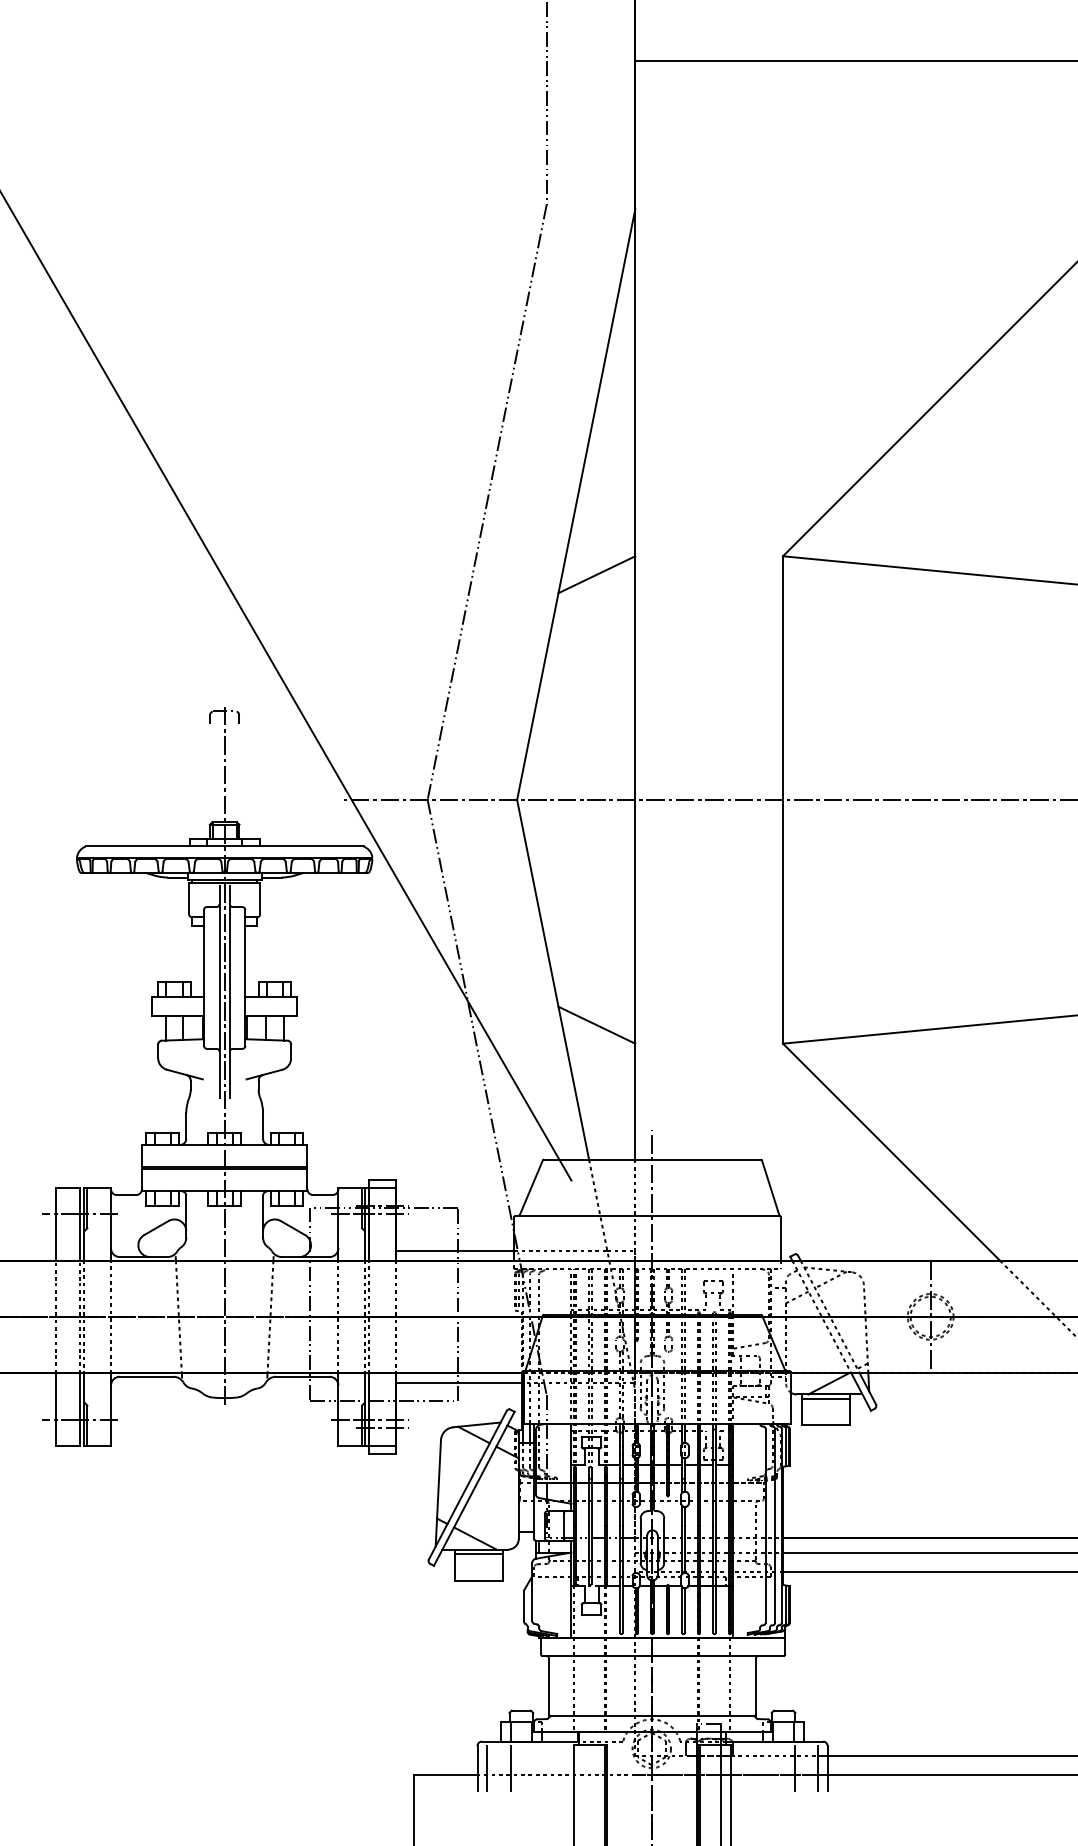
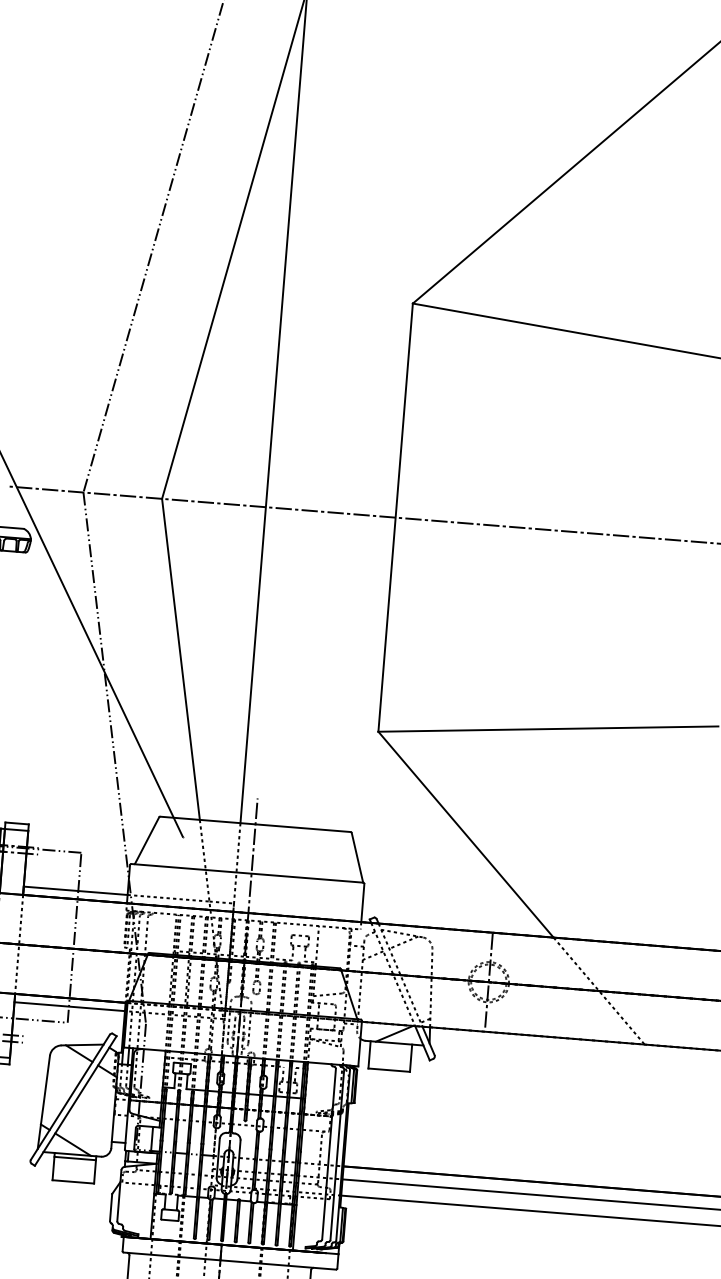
line: (596, 574) -> (247, 306), removed
line: (596, 1024) -> (215, 701), removed
line: (825, 1398) -> (390, 1046), removed

